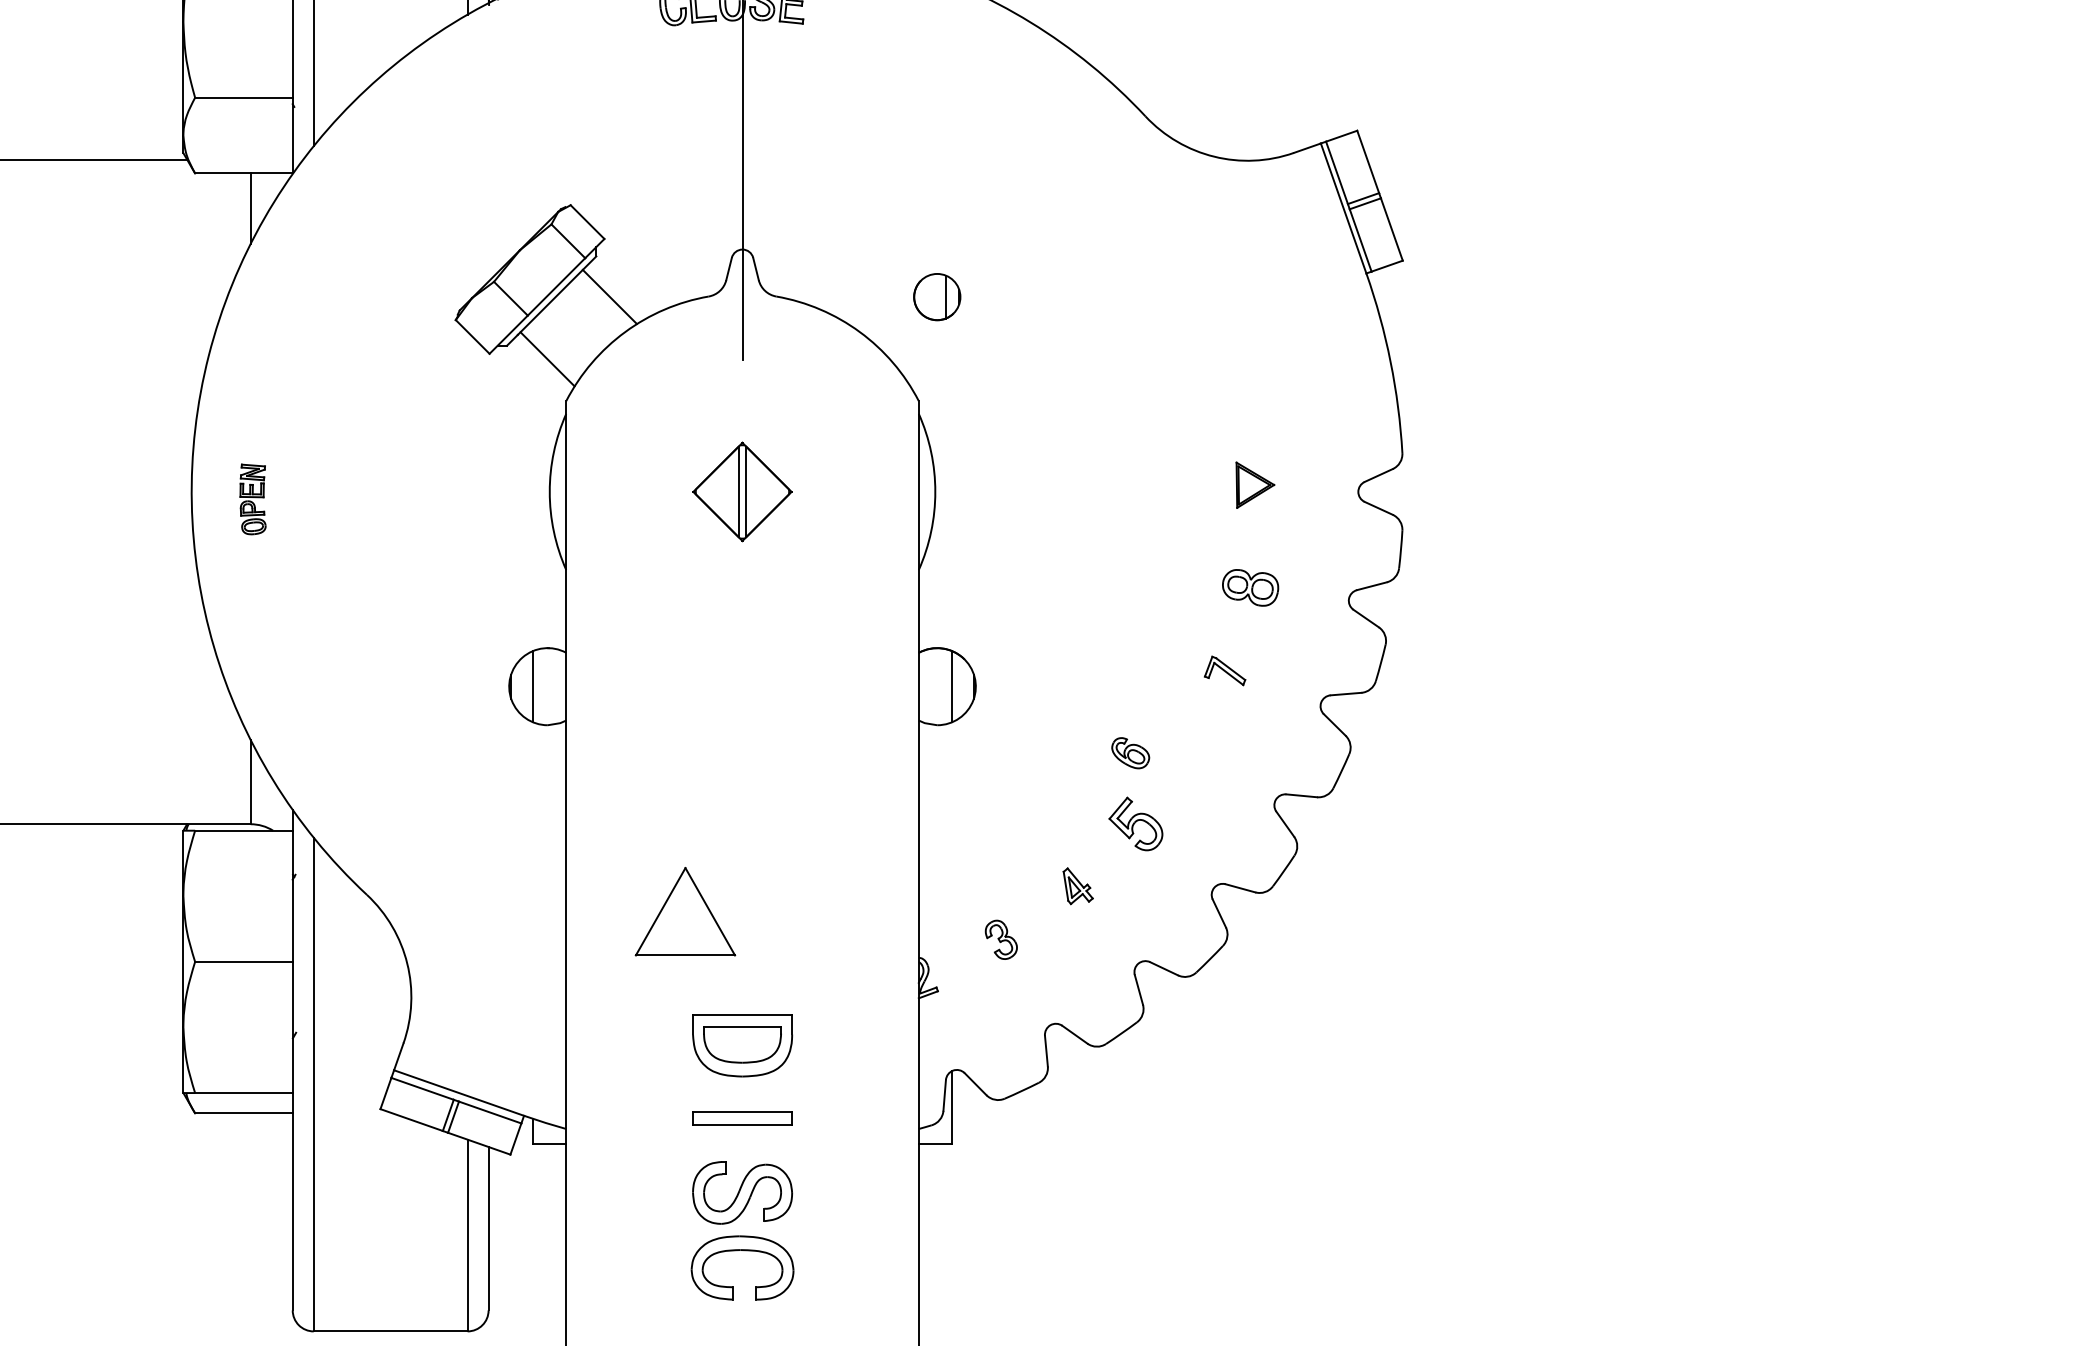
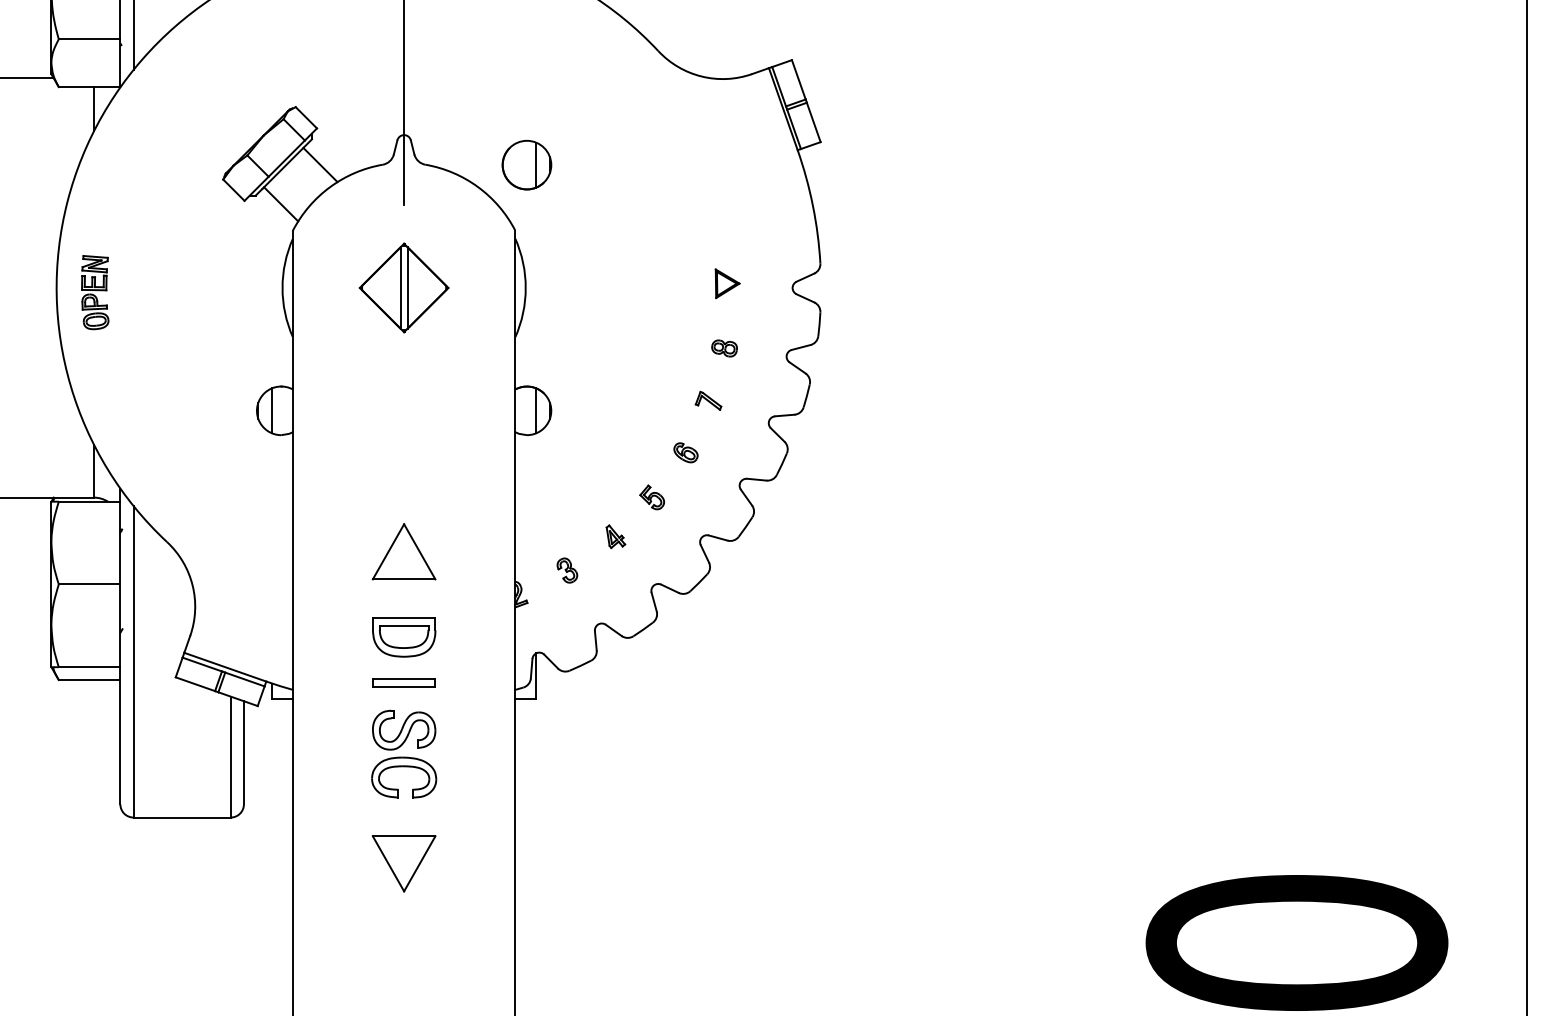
part: (936, 296) -> (526, 164), size x1.67
part: (741, 491) -> (403, 287), size x1.43
part: (253, 499) -> (95, 292), size x1.67
part: (1250, 587) -> (724, 348), size x0.71
part: (1129, 752) -> (685, 452), moved
part: (1134, 824) -> (651, 497), size x0.71
part: (684, 911) -> (403, 551), moved

